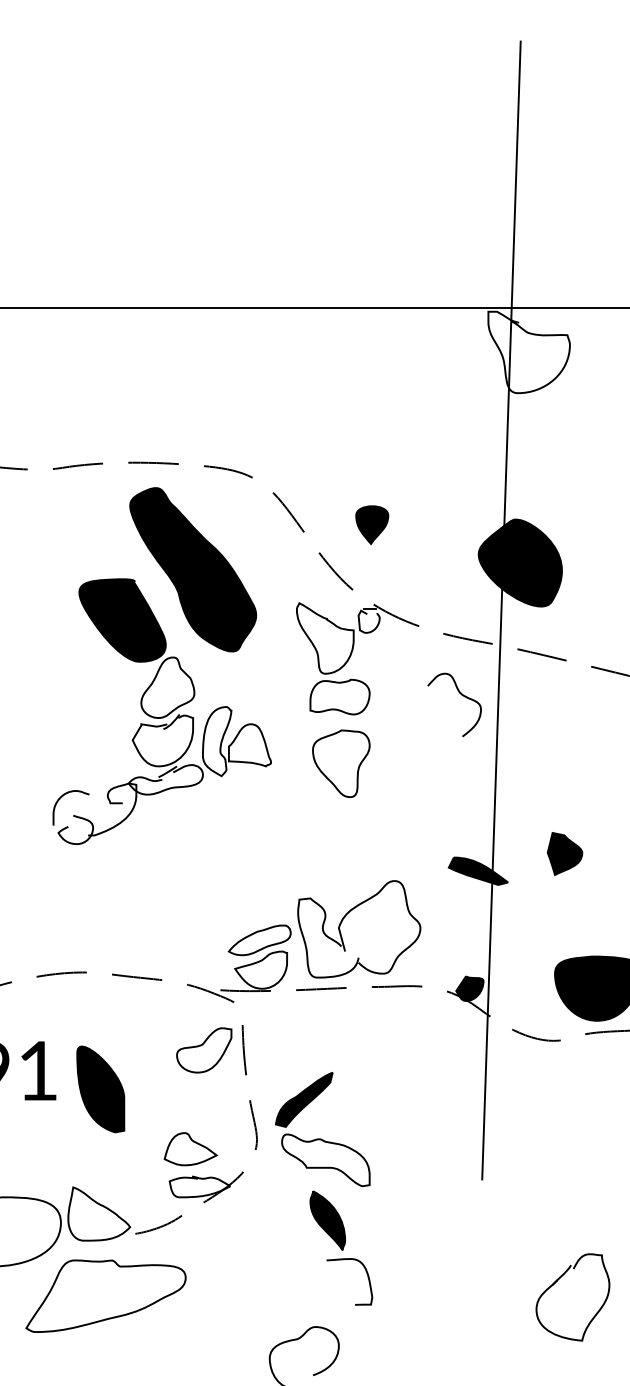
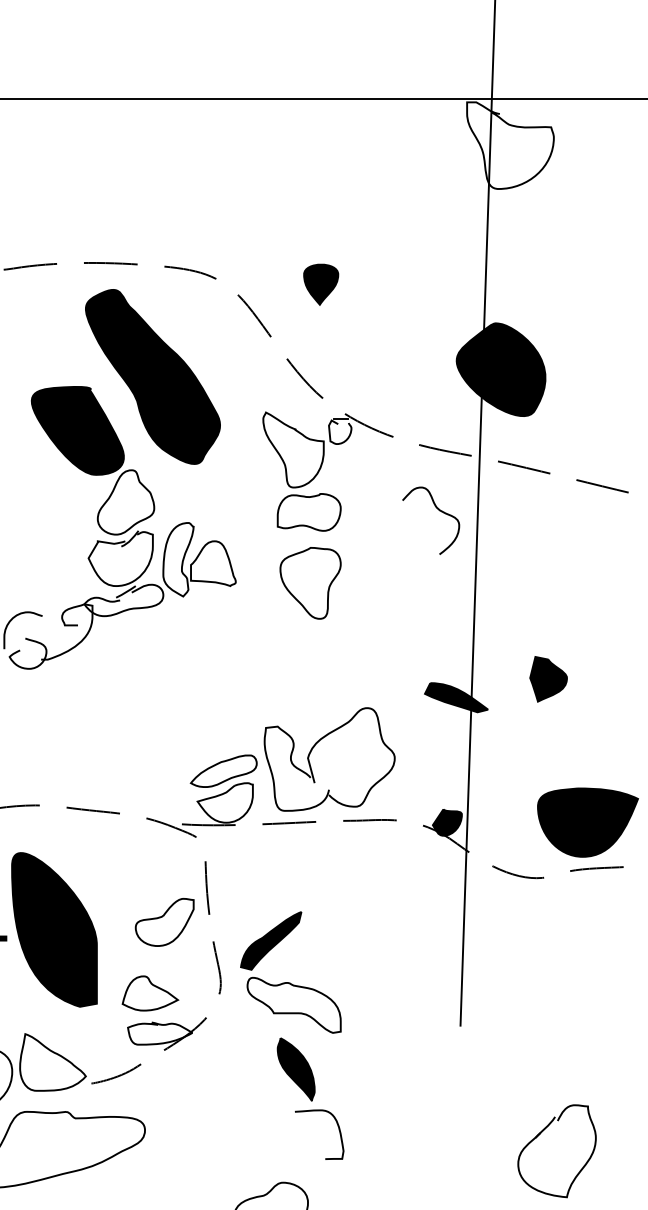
part: (372, 525) -> (321, 285), moved
part: (204, 1050) -> (165, 922), moved
part: (100, 1089) -> (54, 929), size x1.67

